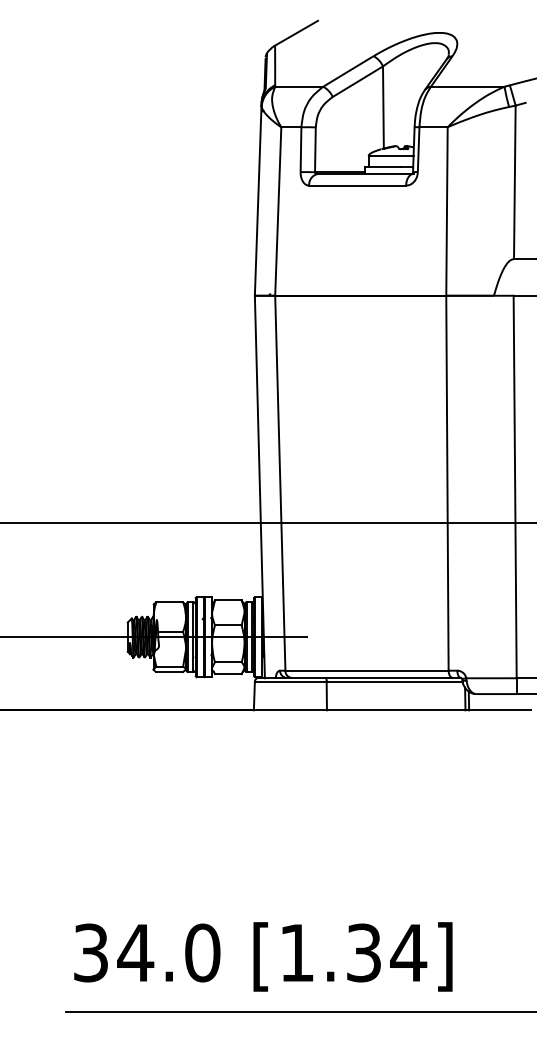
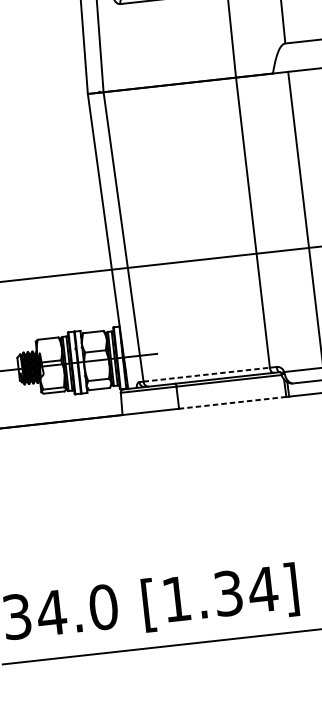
line: (367, 670) -> (207, 374), solid -> dashed
line: (395, 710) -> (232, 403), solid -> dashed

